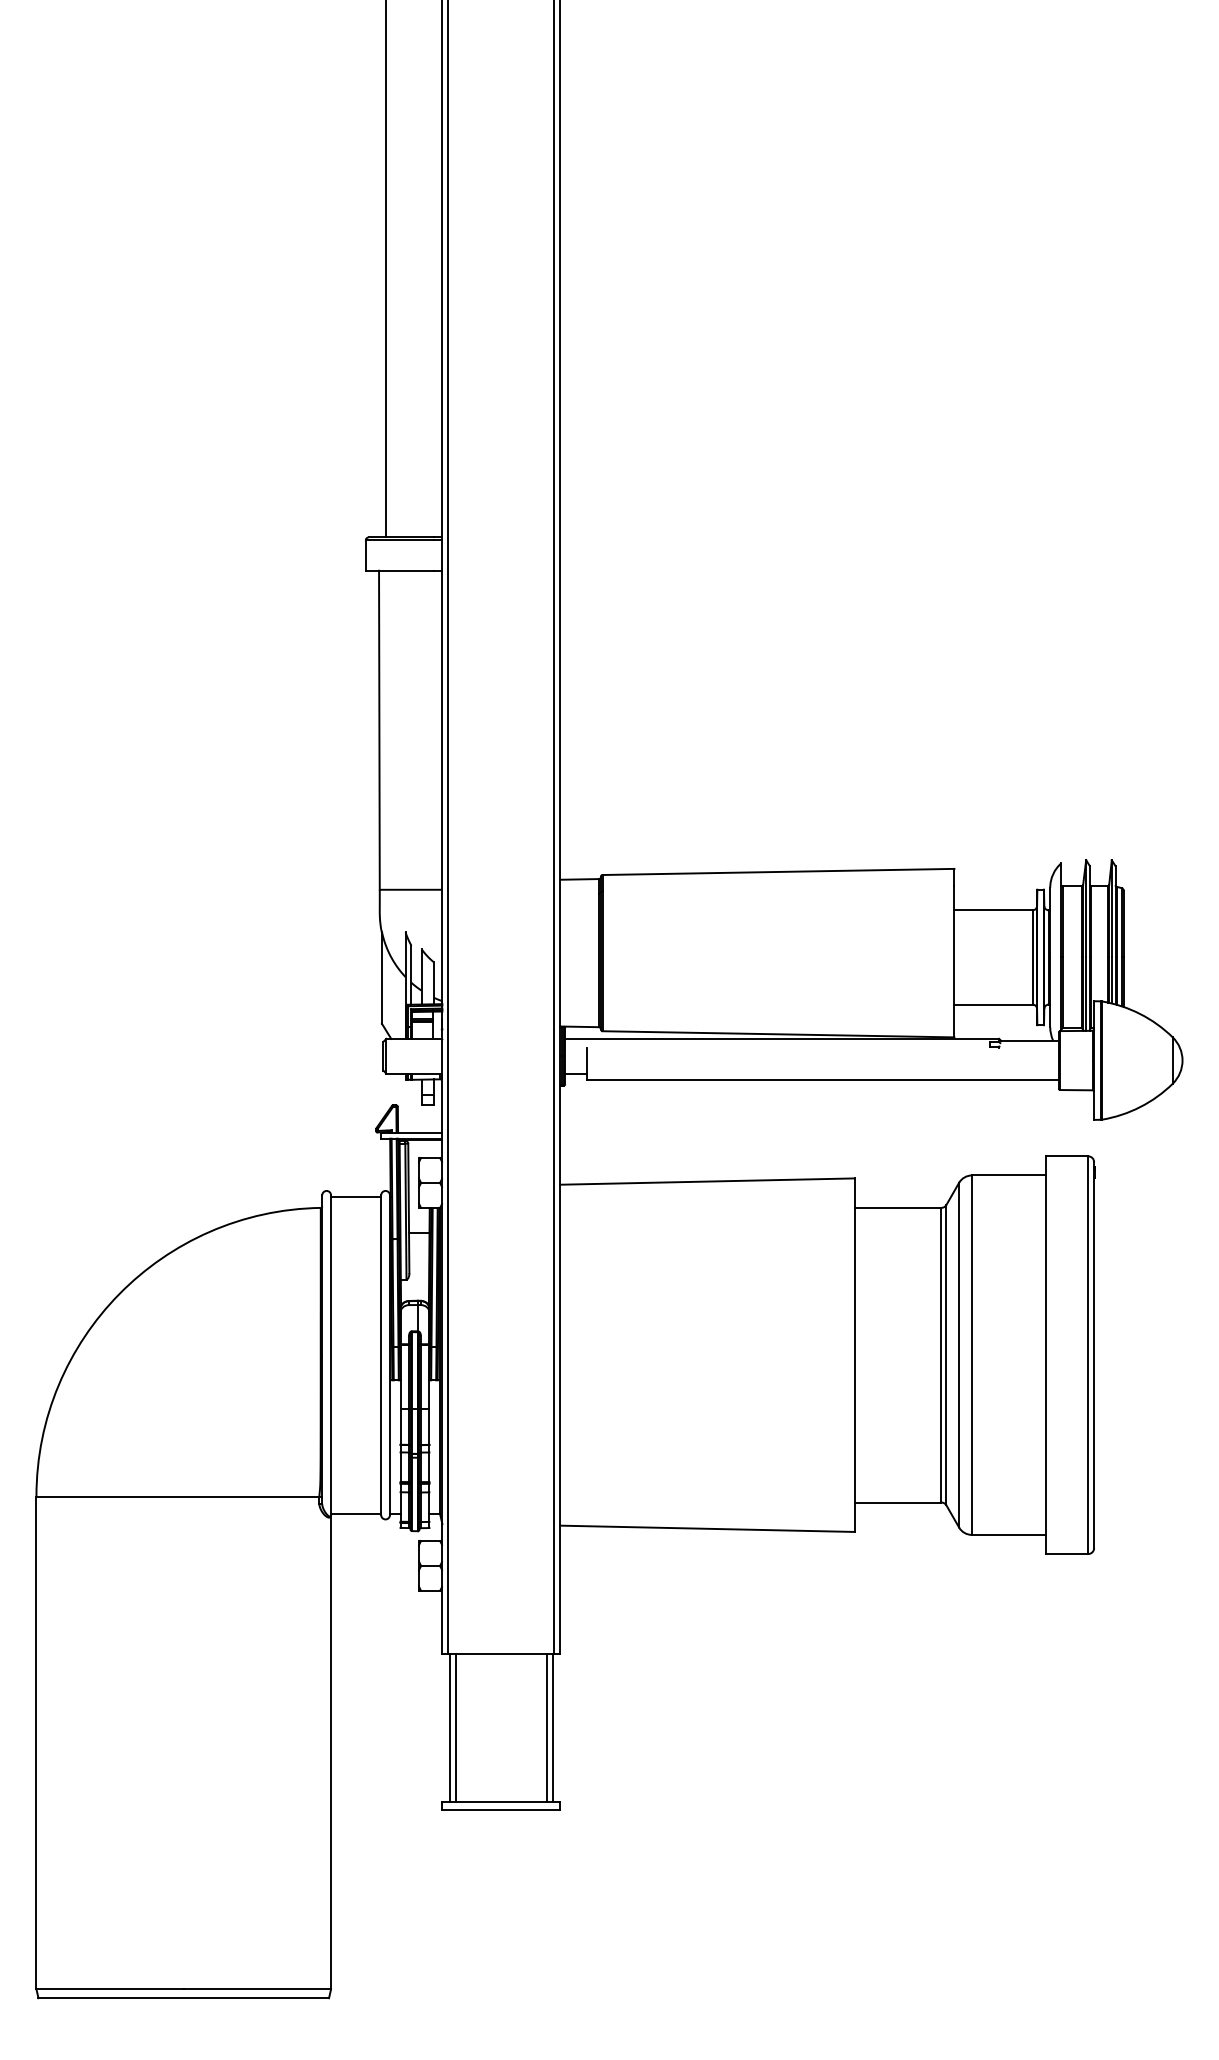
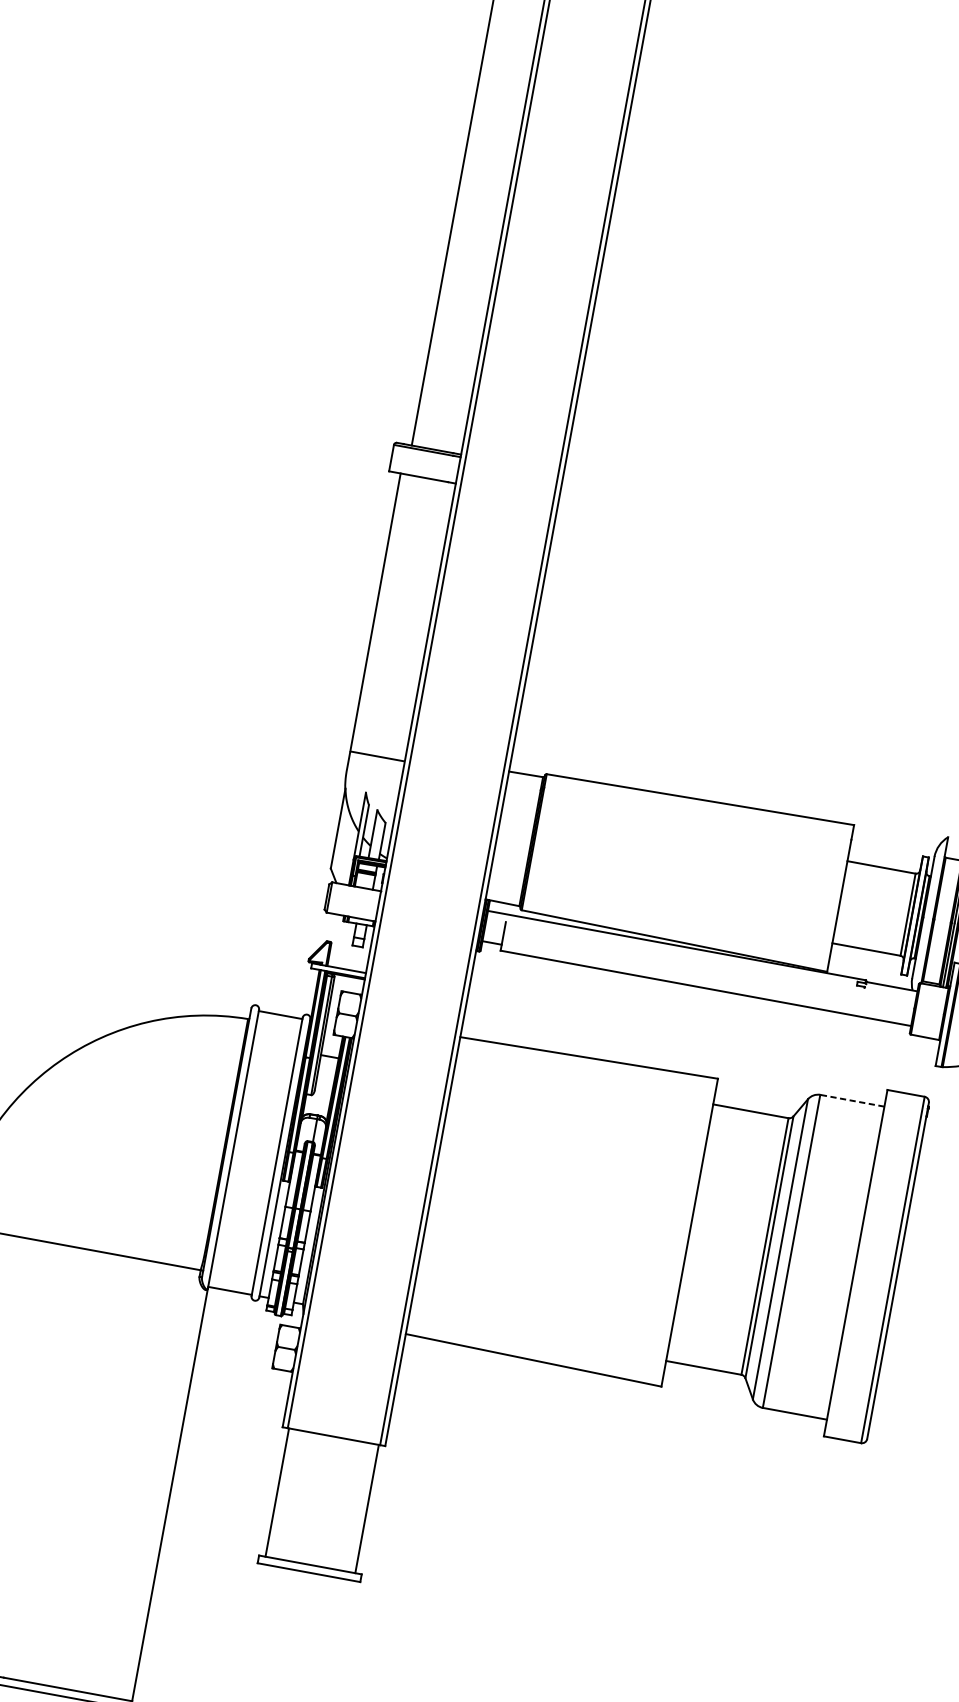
line: (1008, 1175) -> (852, 1100), solid -> dashed
line: (455, 1727) -> (282, 1493), removed
line: (546, 1727) -> (361, 1507), removed

